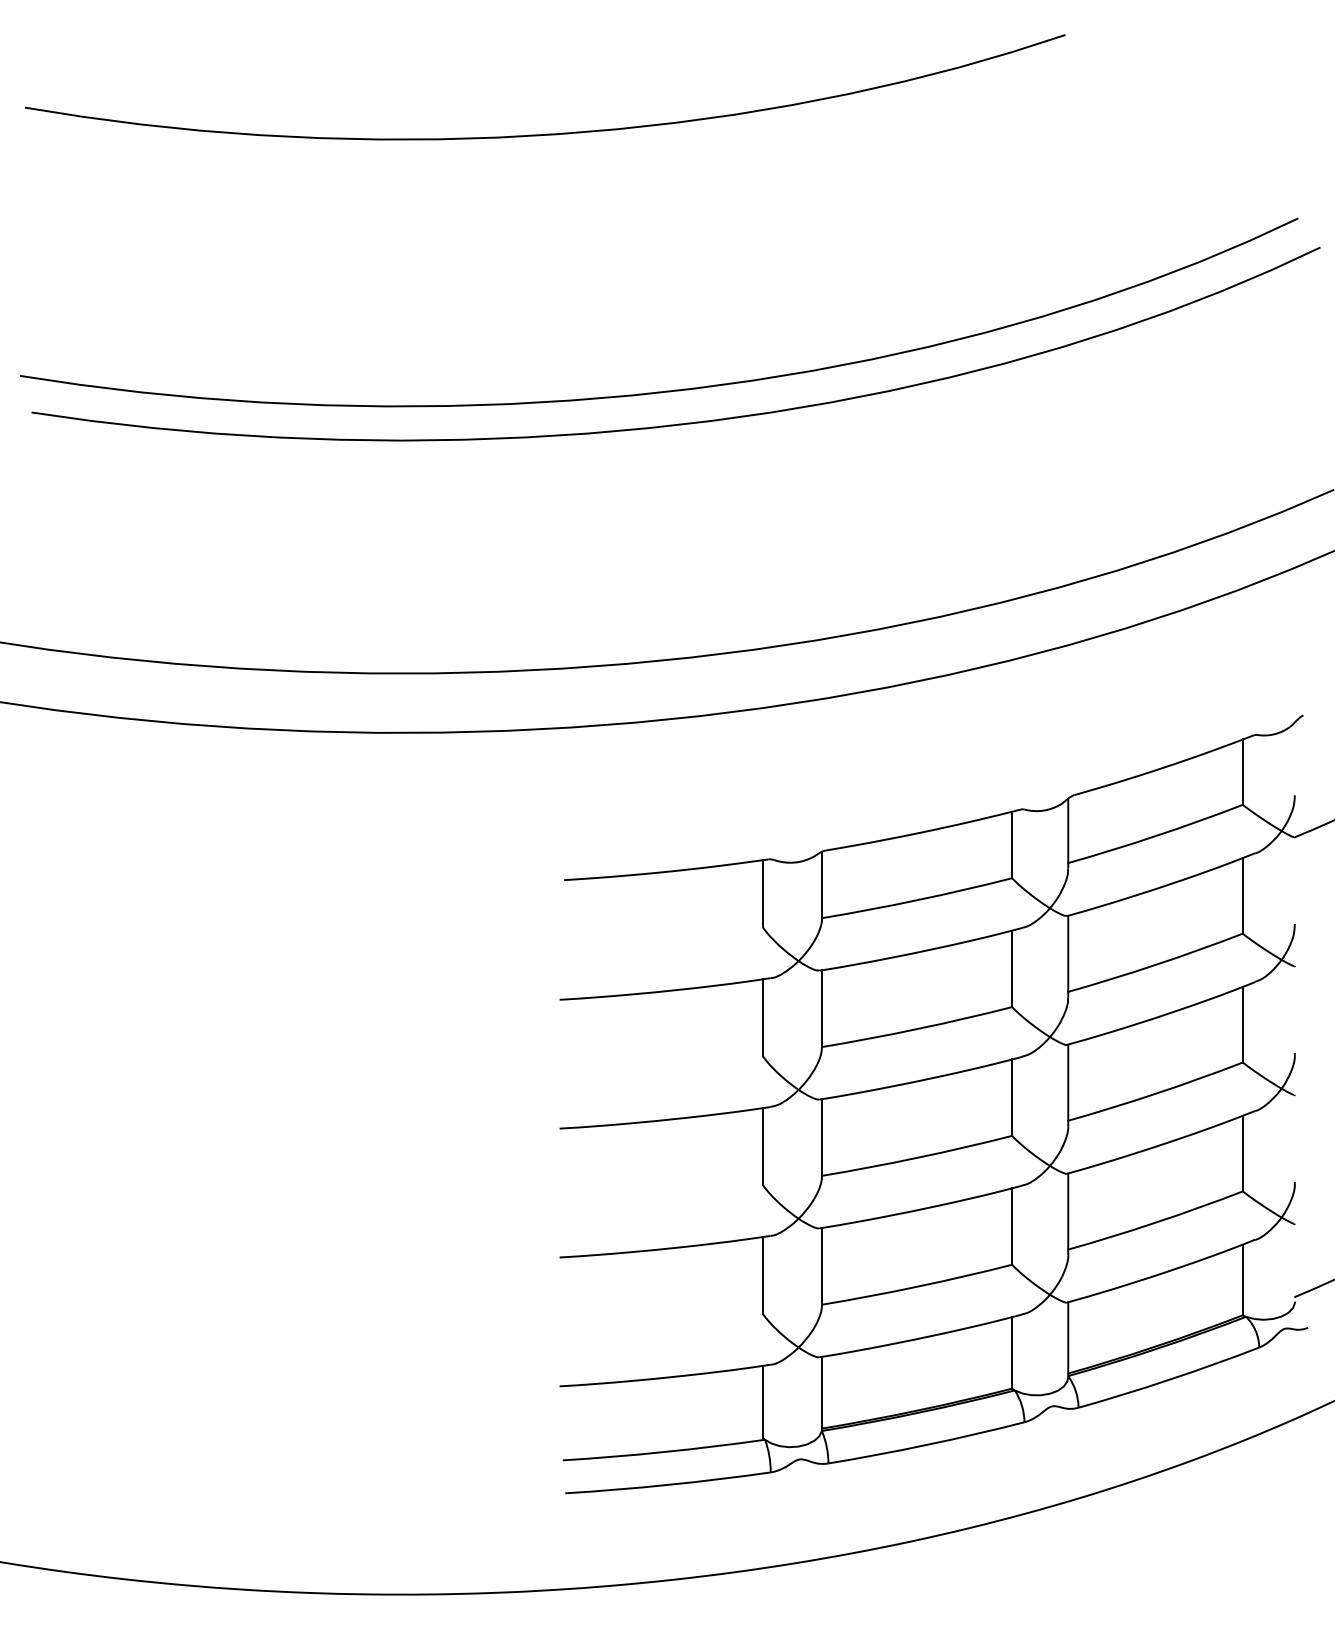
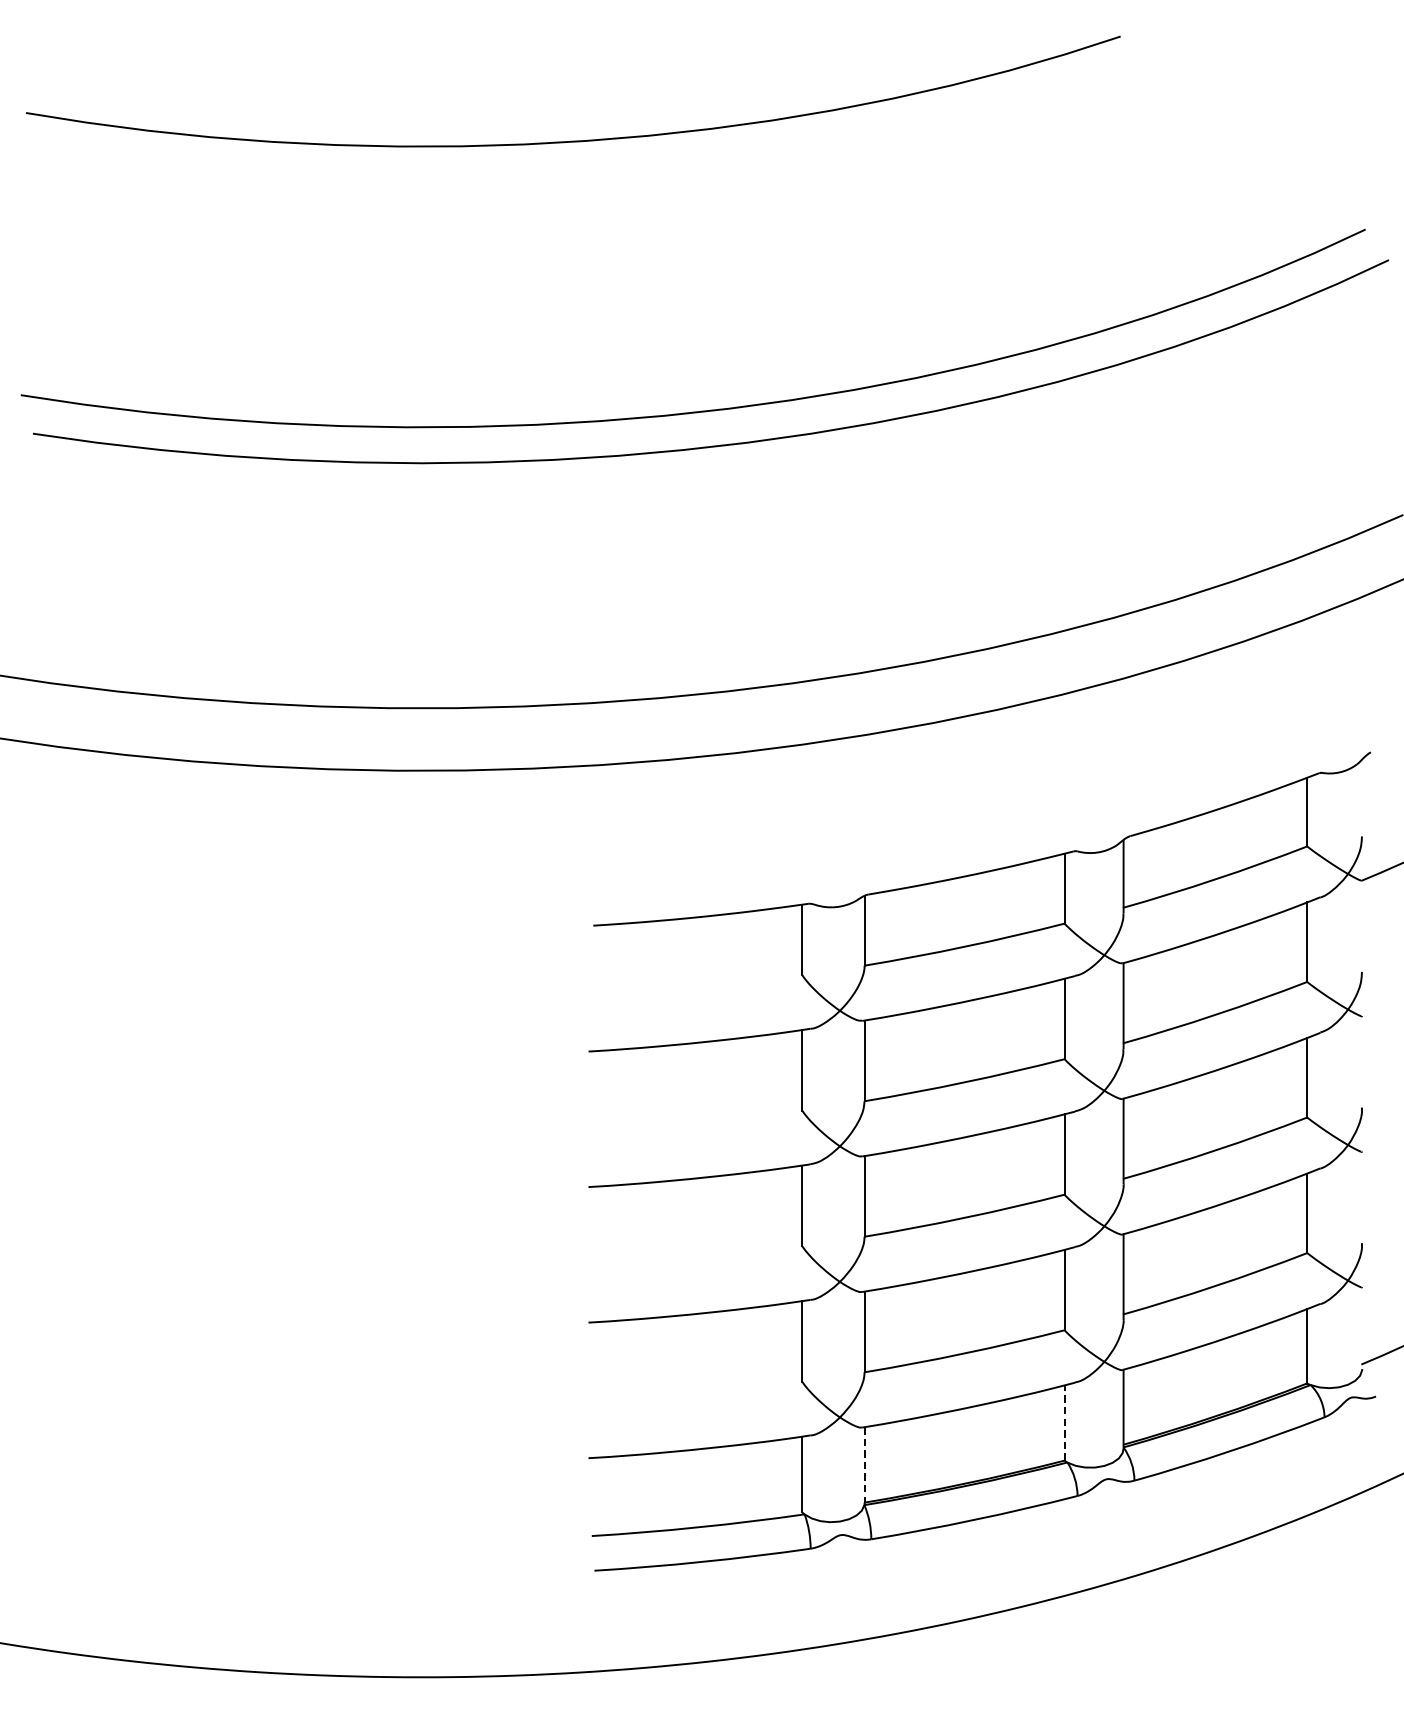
line: (1012, 1352) -> (1064, 1422), solid -> dashed
line: (822, 1392) -> (865, 1464), solid -> dashed

